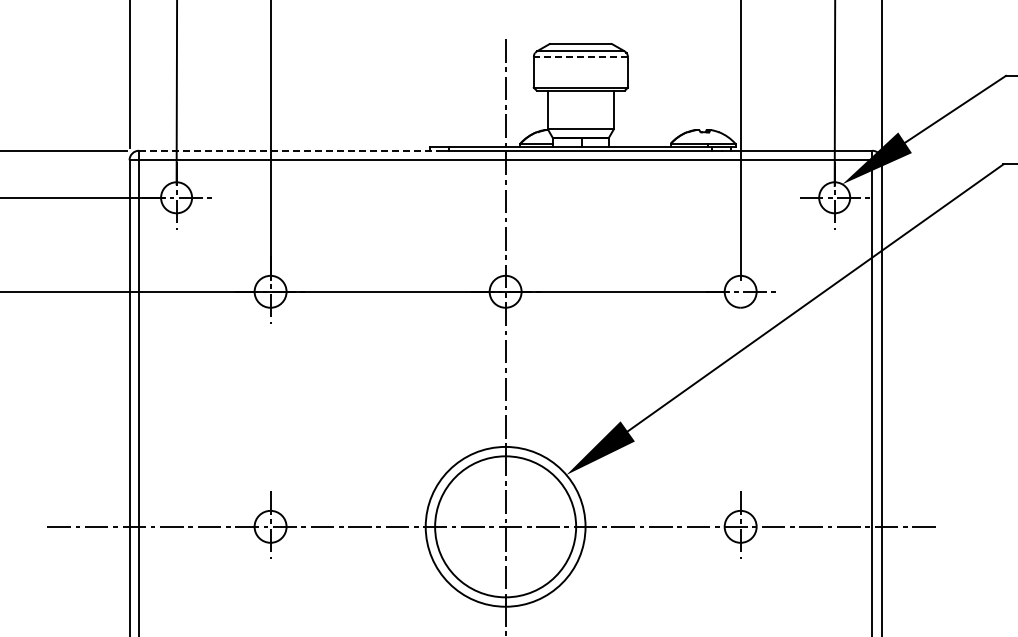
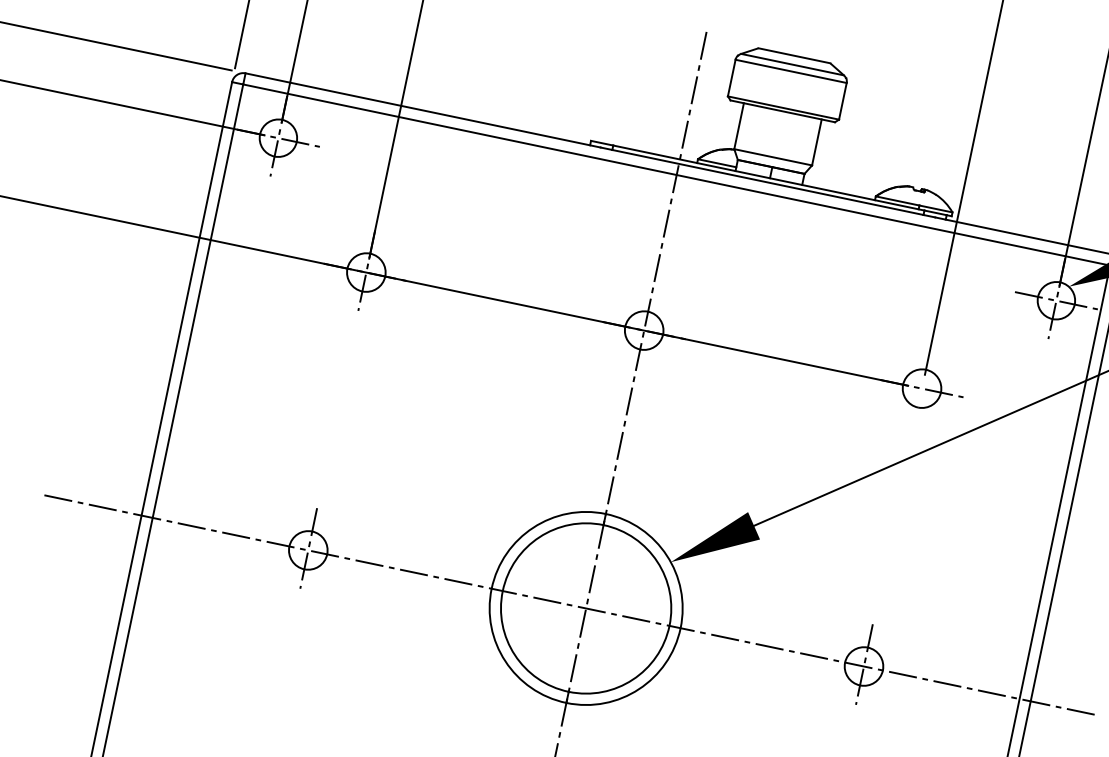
line: (580, 56) -> (790, 70), dashed -> solid
line: (289, 150) -> (423, 110), dashed -> solid

